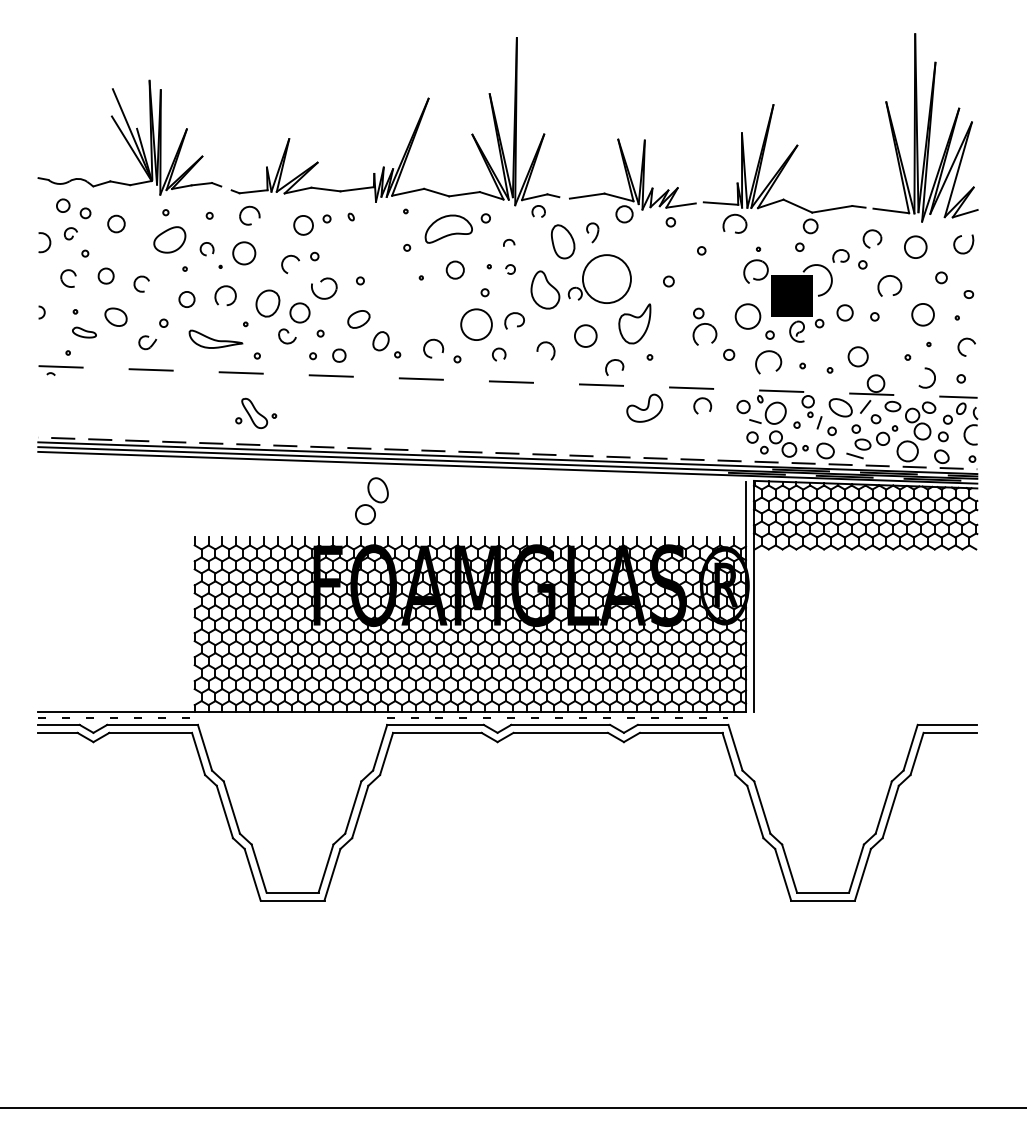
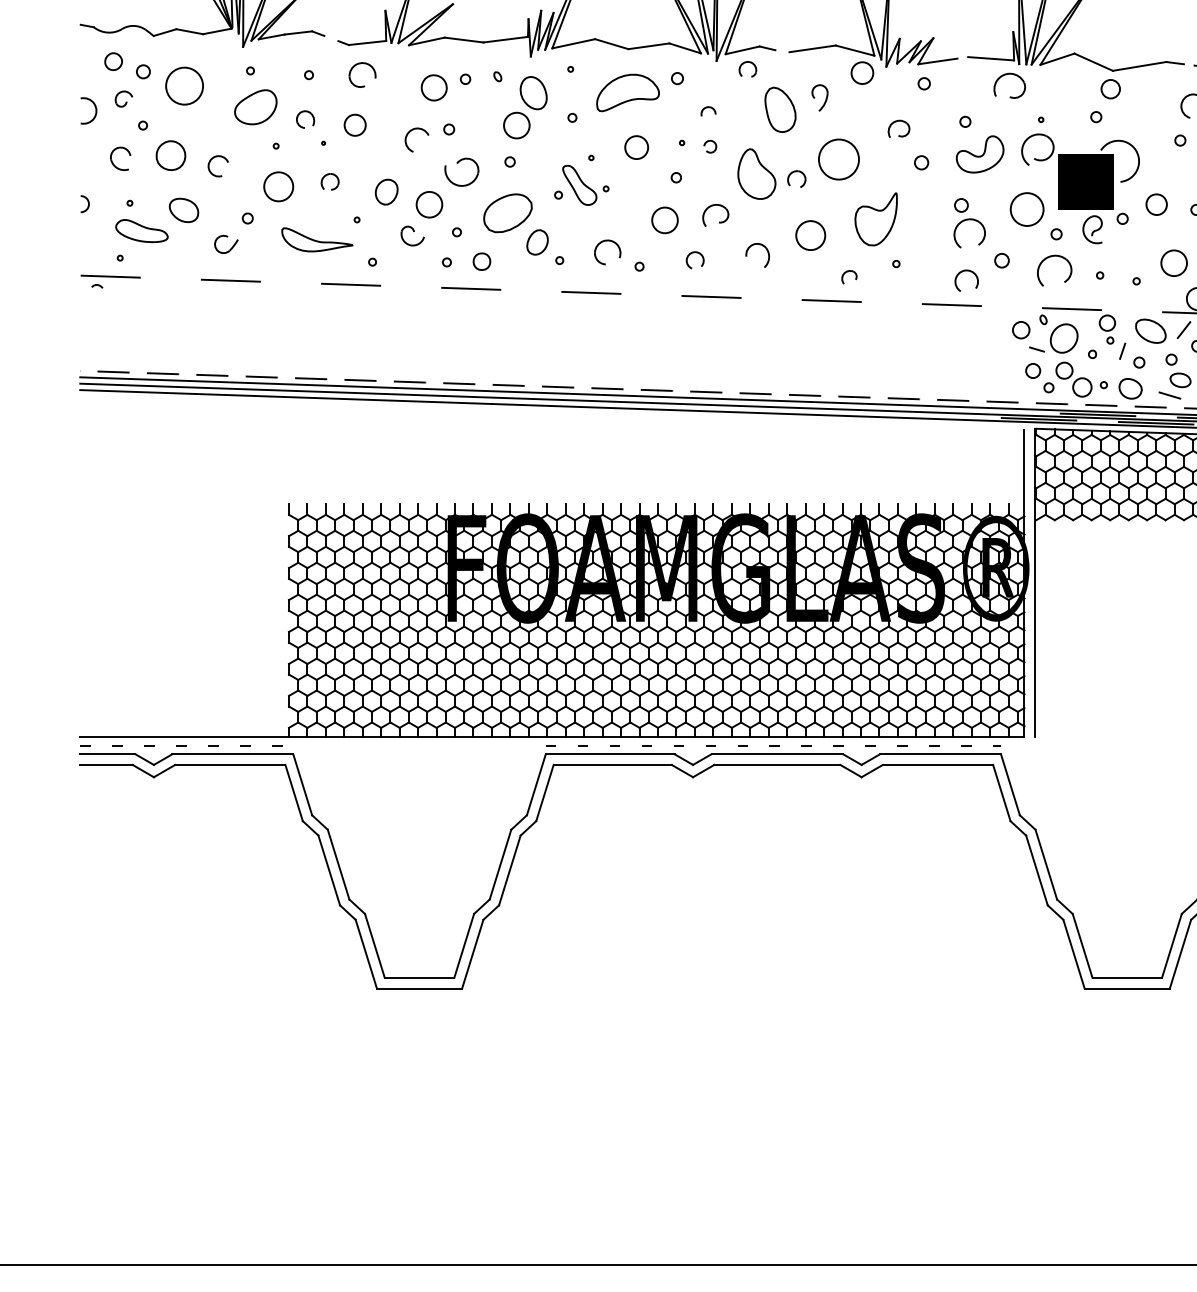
circle: (116, 223) -> (184, 85), size x1.67
circle: (244, 253) -> (355, 125), size x0.71
part: (840, 255) -> (898, 128), moved
part: (105, 275) -> (169, 154), size x1.43
circle: (606, 279) -> (838, 160), size x0.62
part: (225, 295) -> (330, 181), size x0.62
circle: (186, 299) -> (278, 186), size x1.43
part: (267, 303) -> (386, 192), size x0.71
part: (358, 319) -> (507, 213), size x1.67
circle: (476, 324) -> (664, 220), size x0.62
part: (84, 332) -> (141, 230), size x1.67
part: (614, 366) -> (849, 276), size x0.62
arc: (702, 399) -> (966, 272), moved
part: (644, 407) -> (979, 153), moved
part: (256, 412) -> (582, 184), moved
part: (371, 501) -> (524, 108), moved

